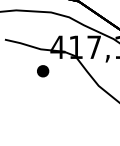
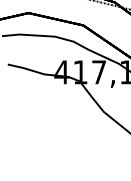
part: (42, 70) -> (46, 96), removed

